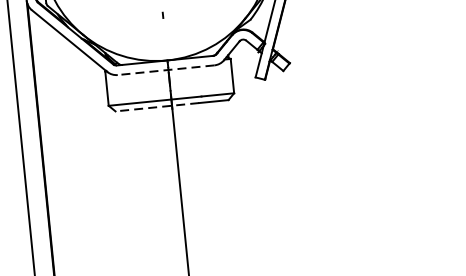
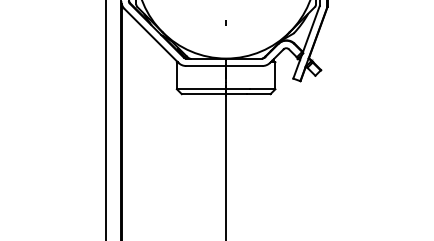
line: (166, 70) -> (224, 66), dashed -> solid
line: (157, 107) -> (214, 94), dashed -> solid

